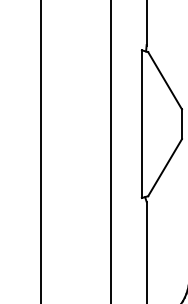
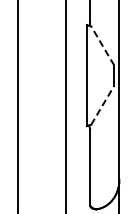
line: (164, 80) -> (102, 45), solid -> dashed
line: (164, 167) -> (102, 105), solid -> dashed

